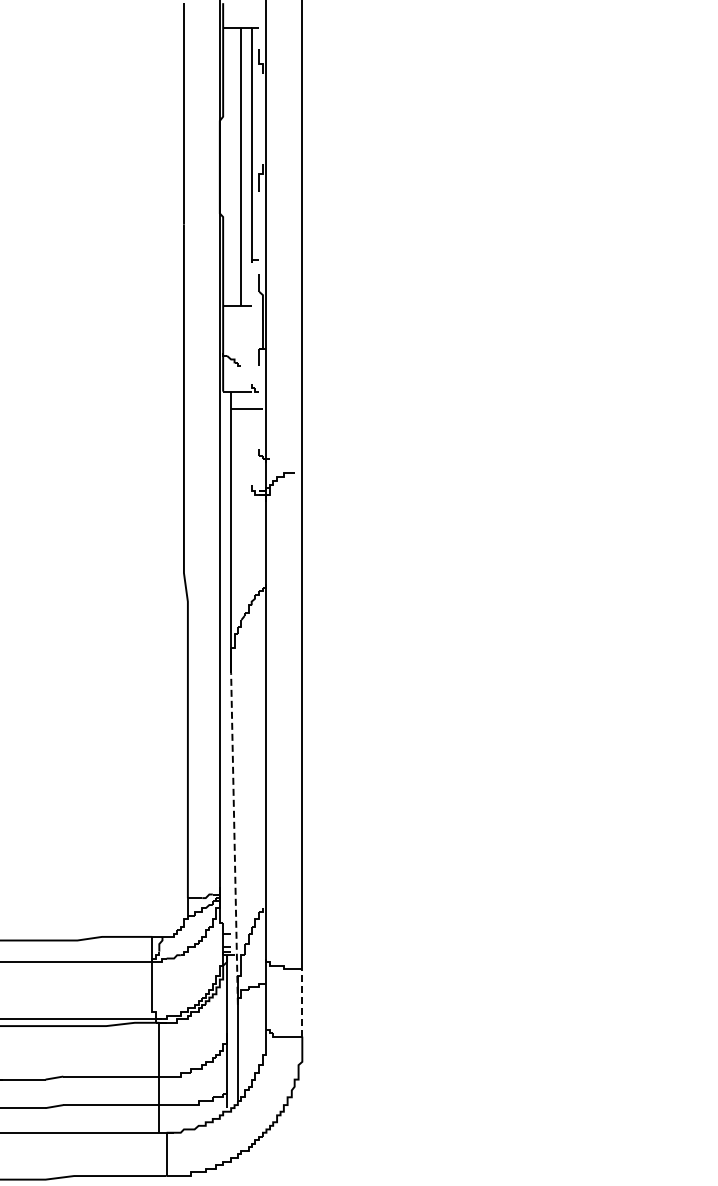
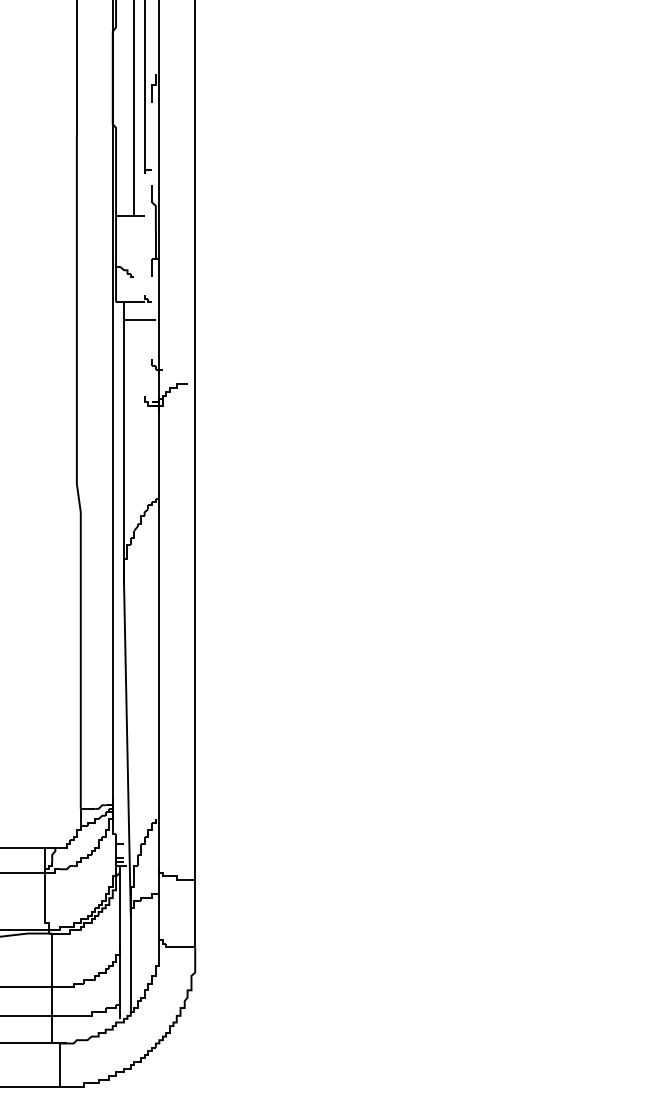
line: (234, 838) -> (127, 749), dashed -> solid
line: (302, 1002) -> (195, 913), dashed -> solid

